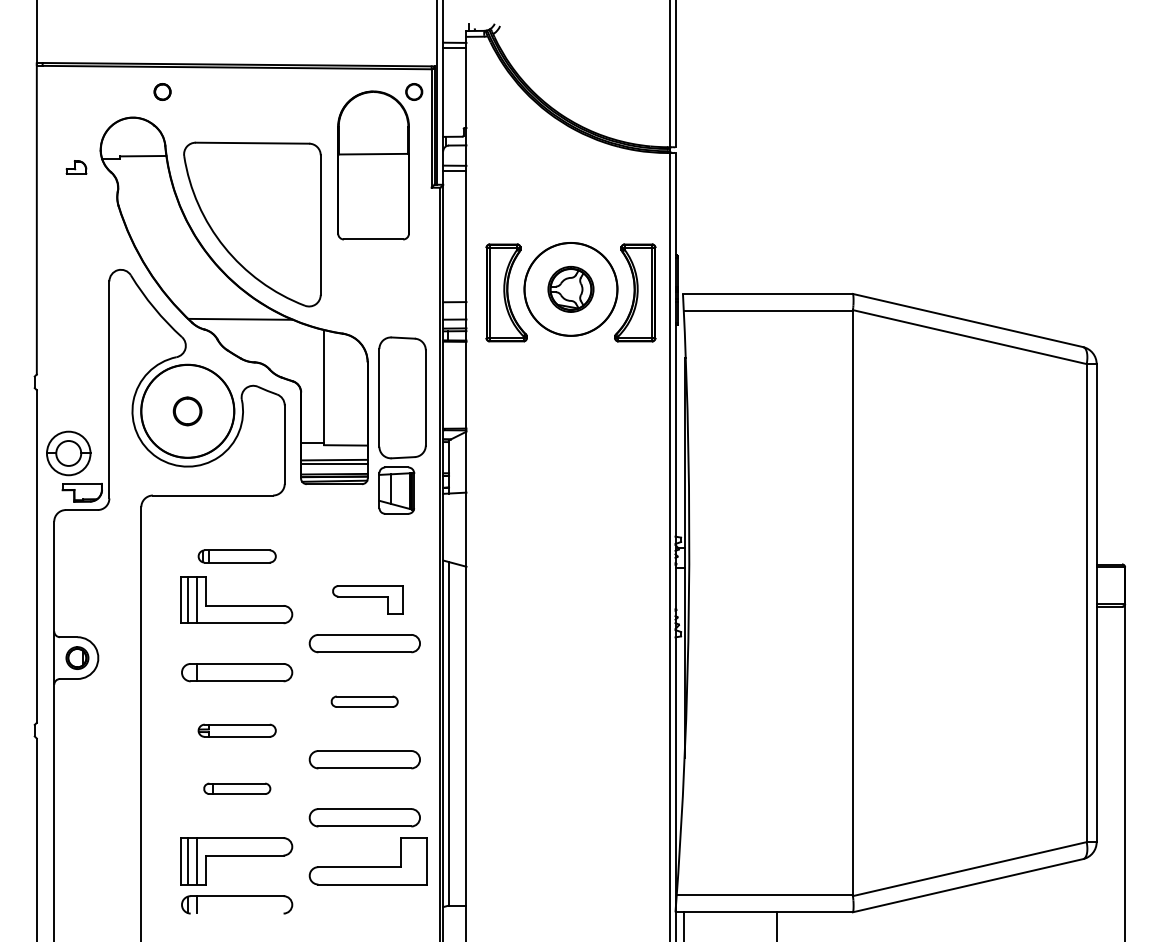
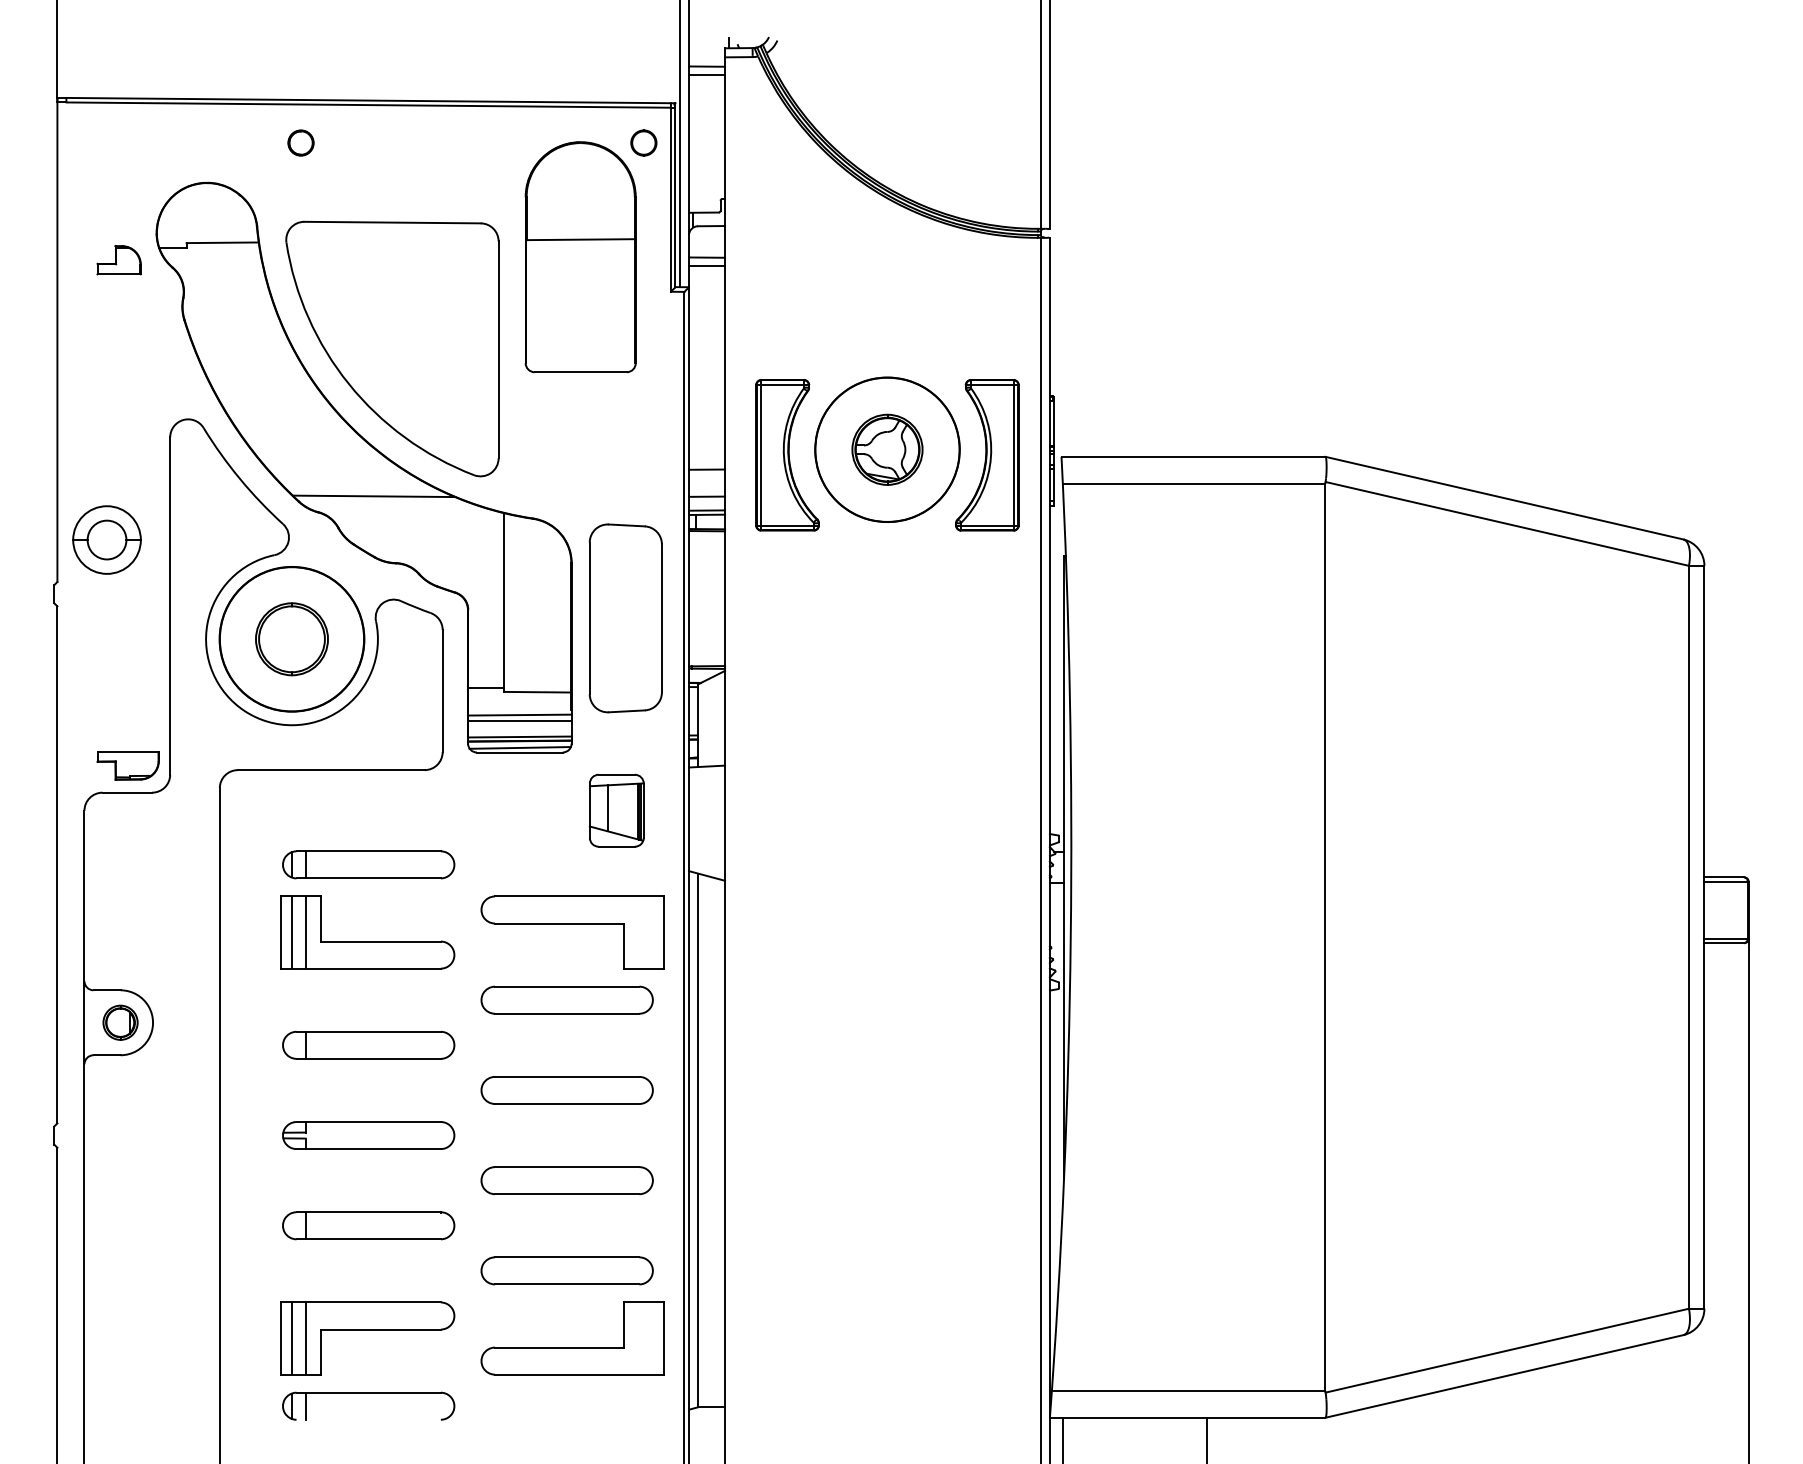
circle: (162, 91) -> (300, 142), moved
part: (76, 167) -> (119, 260), size x1.43
part: (187, 411) -> (291, 639), size x1.67
part: (68, 453) -> (106, 540), moved
part: (396, 490) -> (616, 810), moved
part: (237, 556) -> (369, 864), size x1.43
part: (367, 599) -> (571, 931), size x1.67
part: (364, 701) -> (566, 1090), size x1.67
part: (237, 730) -> (369, 1135), size x1.43
part: (237, 788) -> (369, 1225), size x1.67

